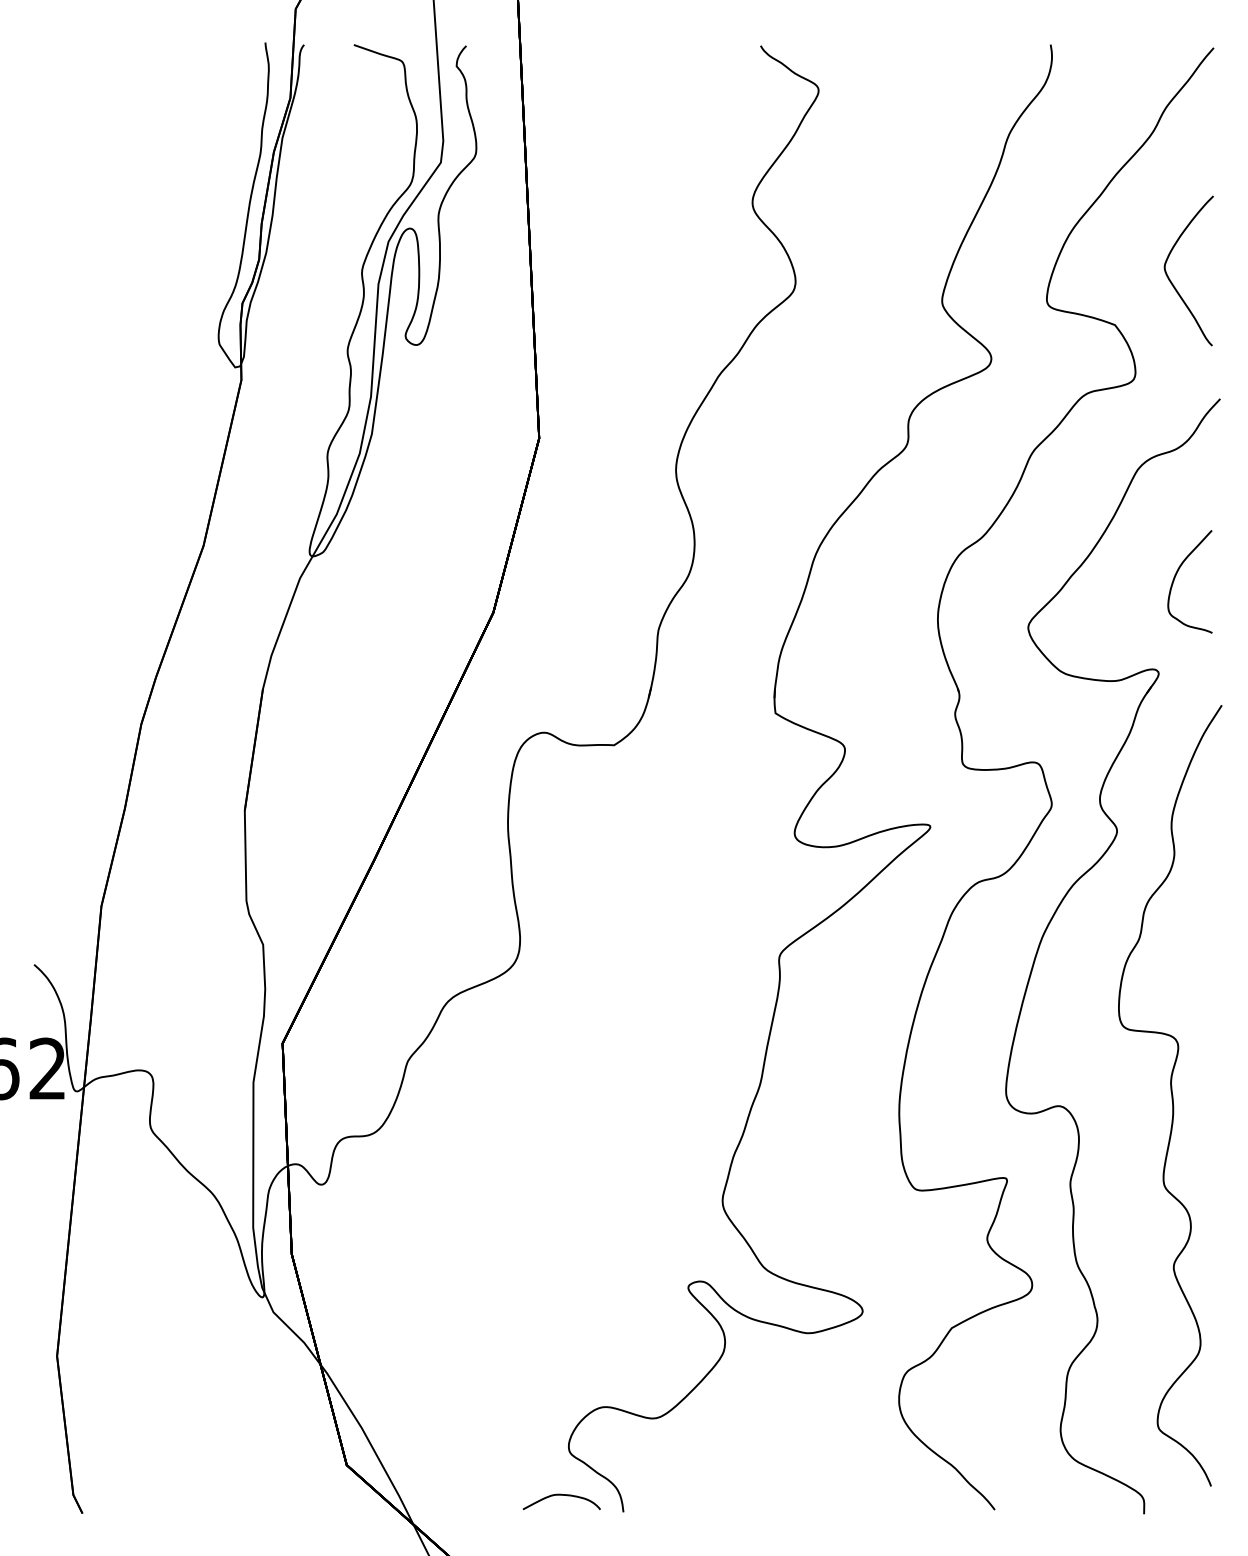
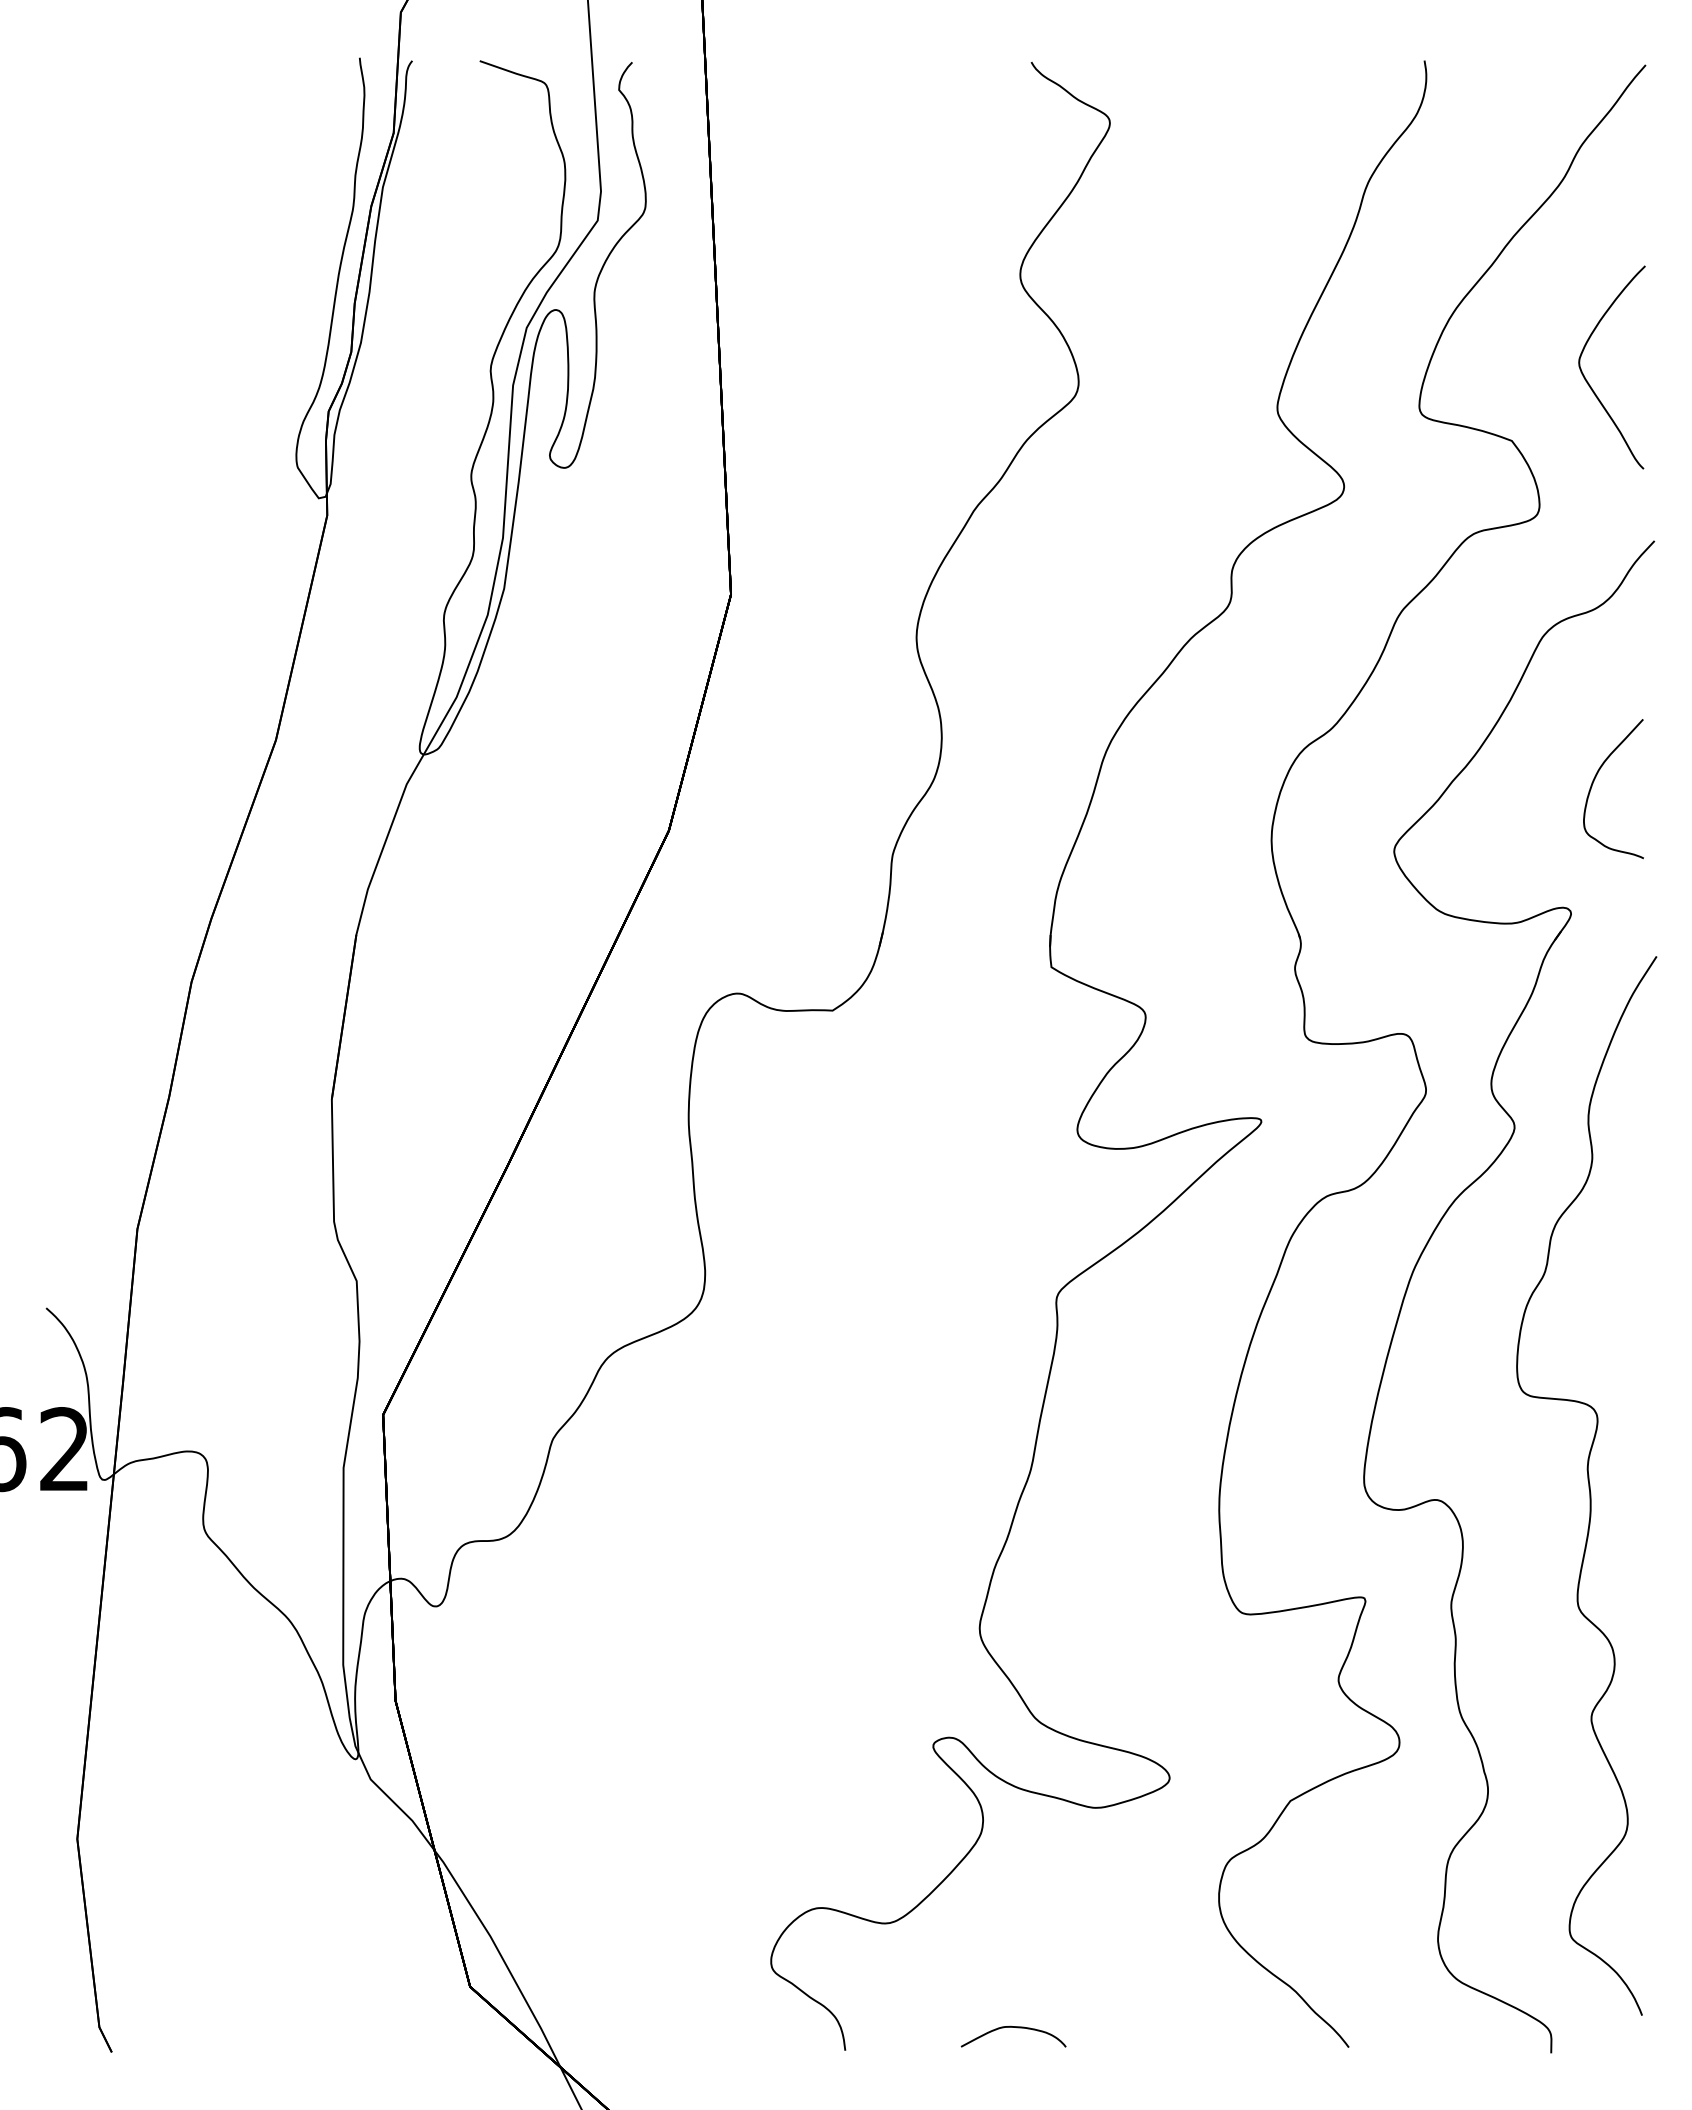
curve: (564, 1495) -> (1017, 2028), moved

